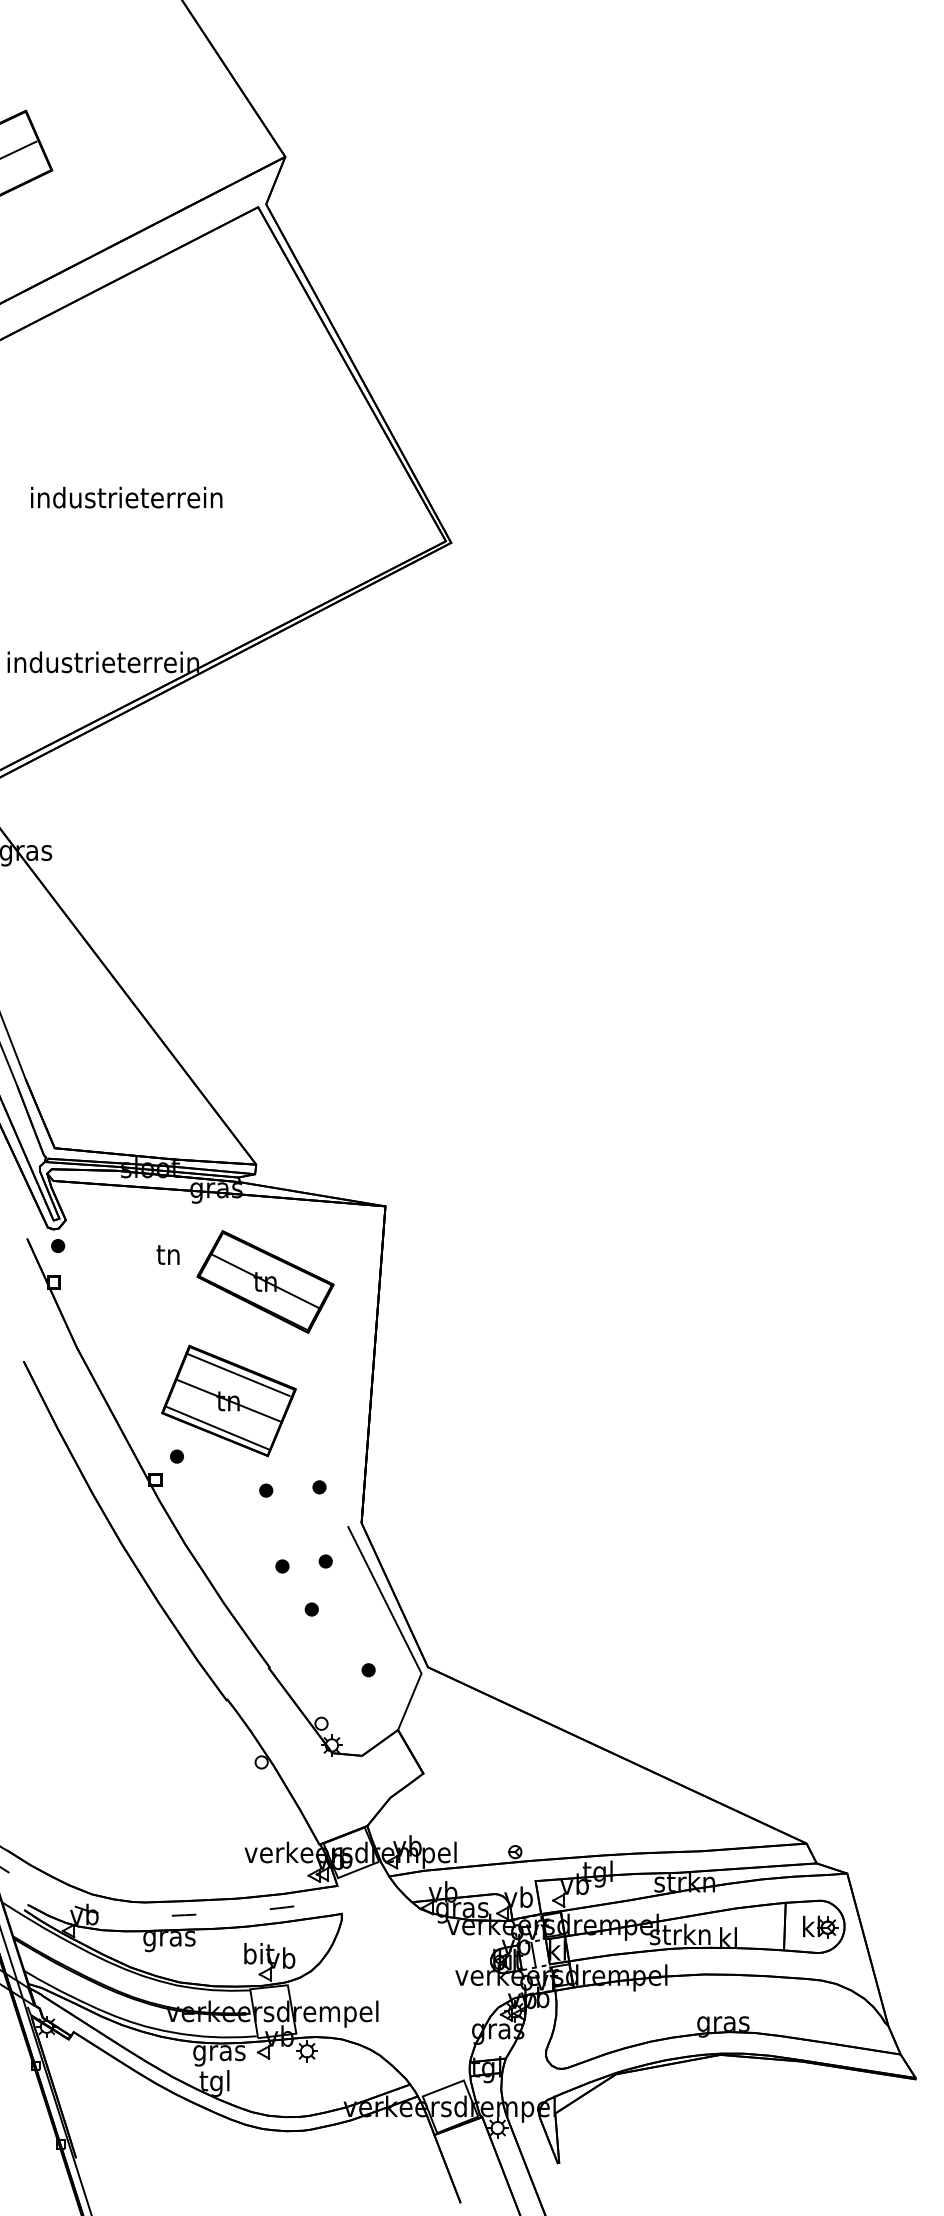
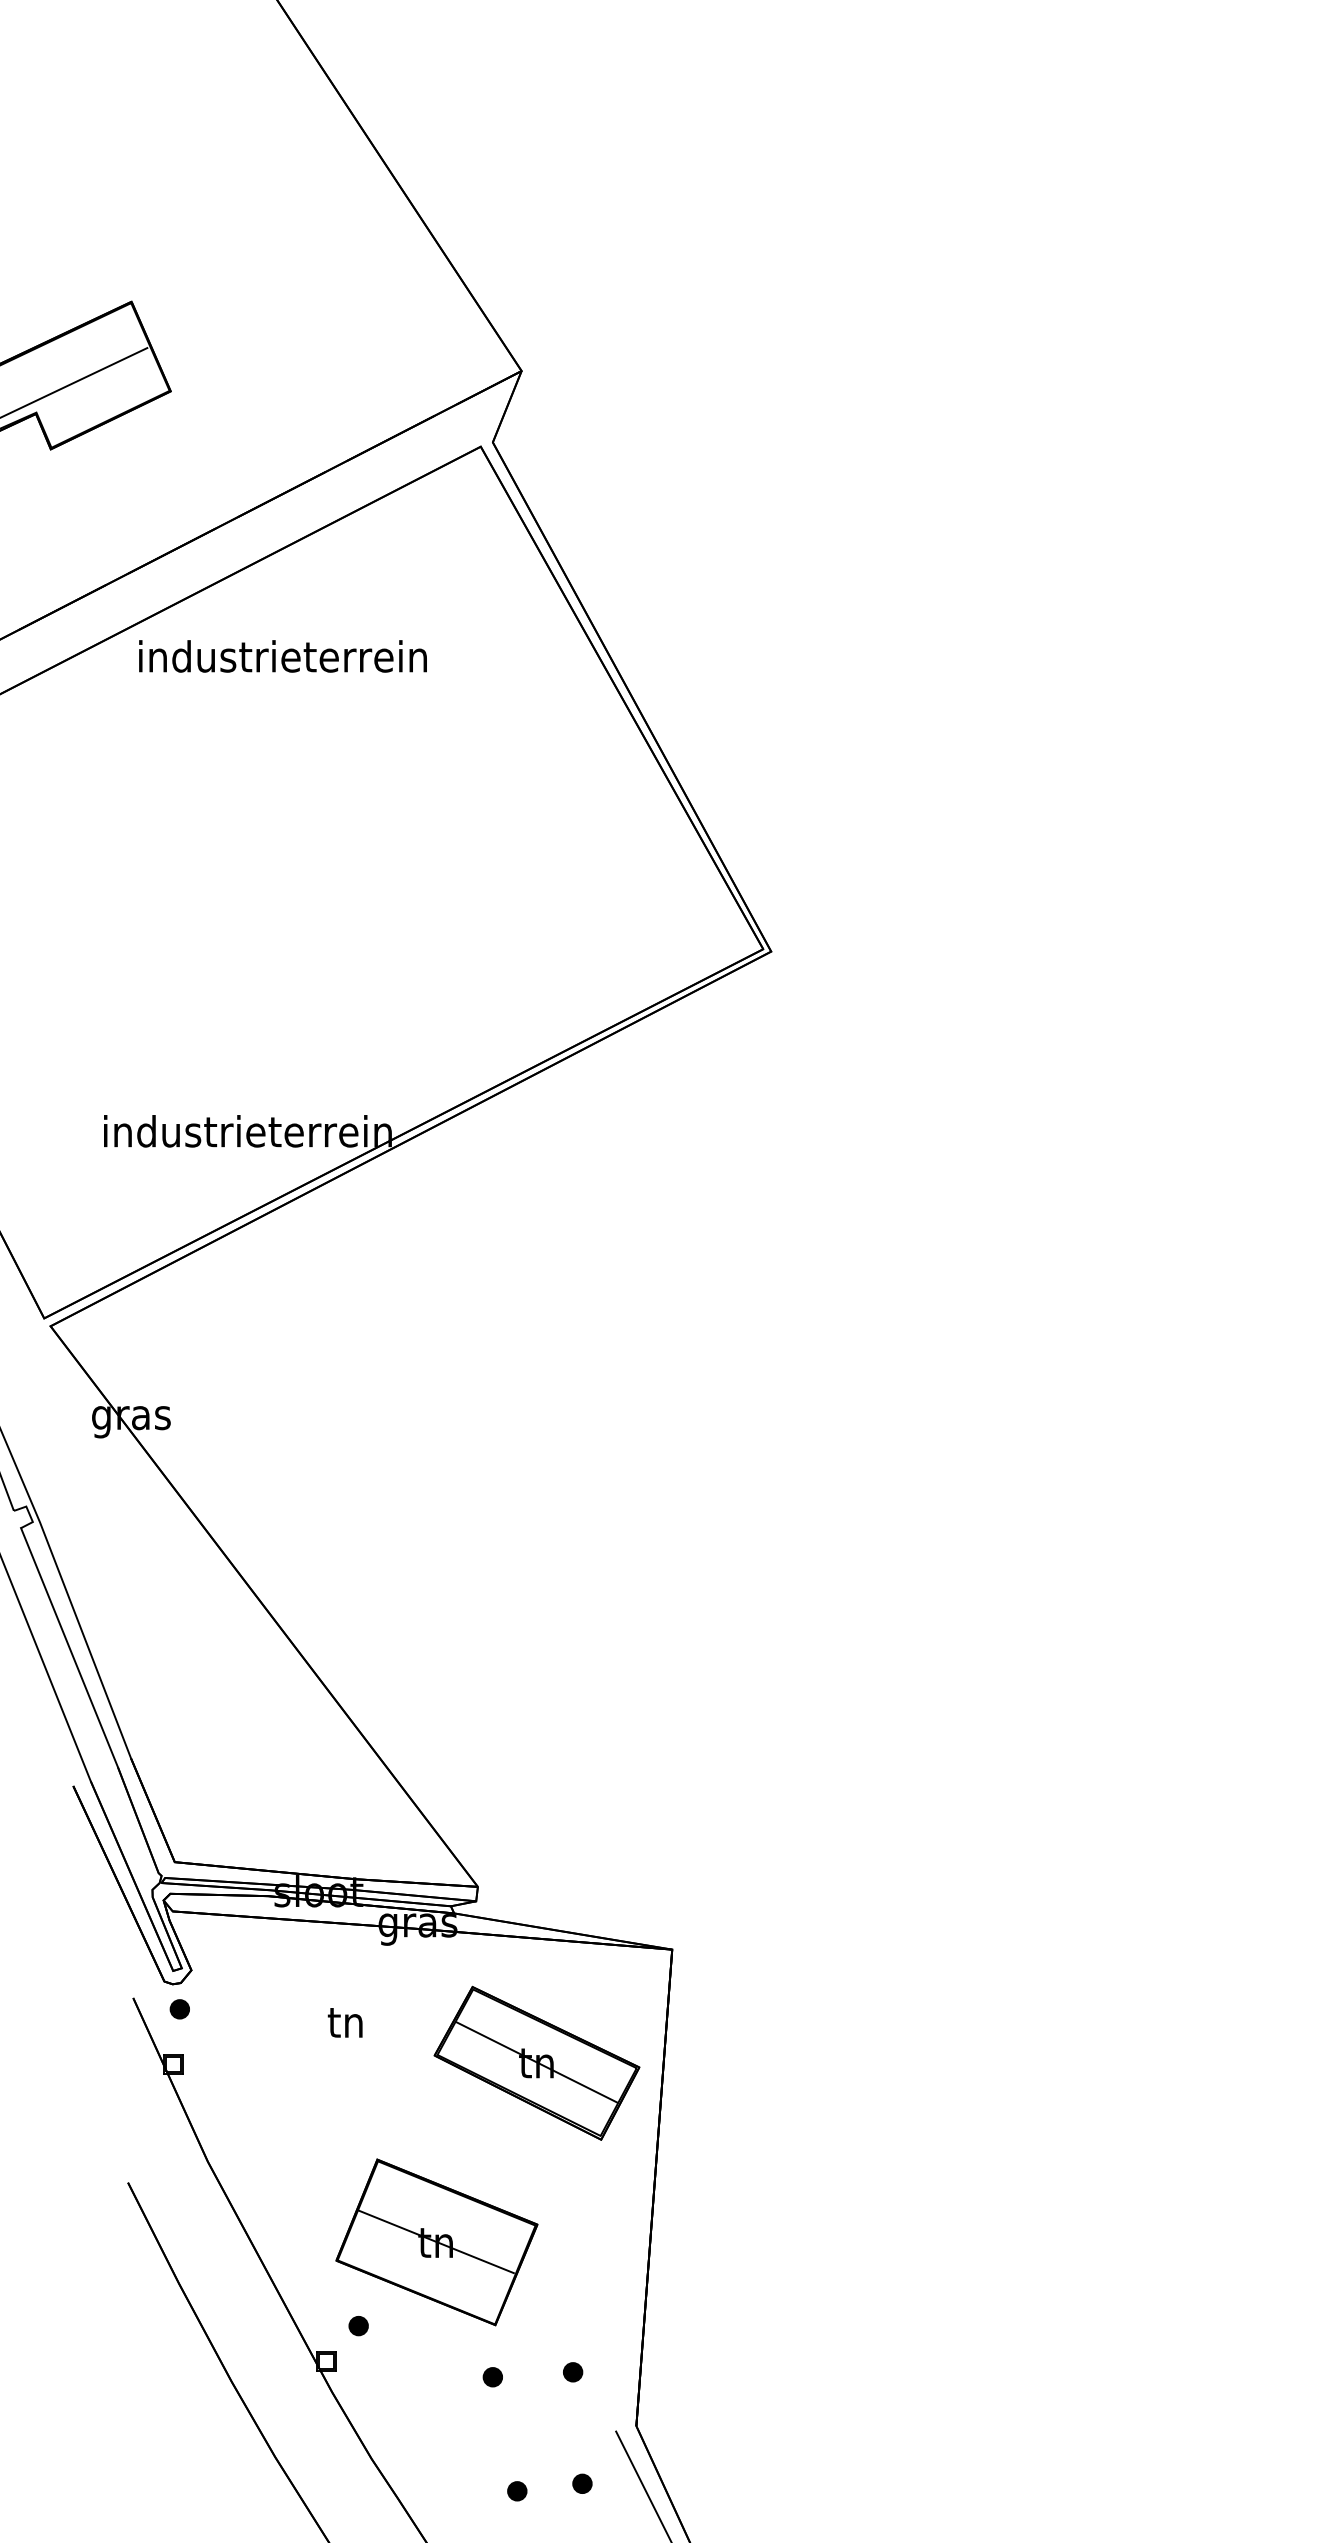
text: (126, 497) -> (282, 656), moved
part: (265, 1281) -> (536, 2062), moved
line: (238, 1374) -> (451, 2202), removed
line: (217, 1428) -> (419, 2283), removed

